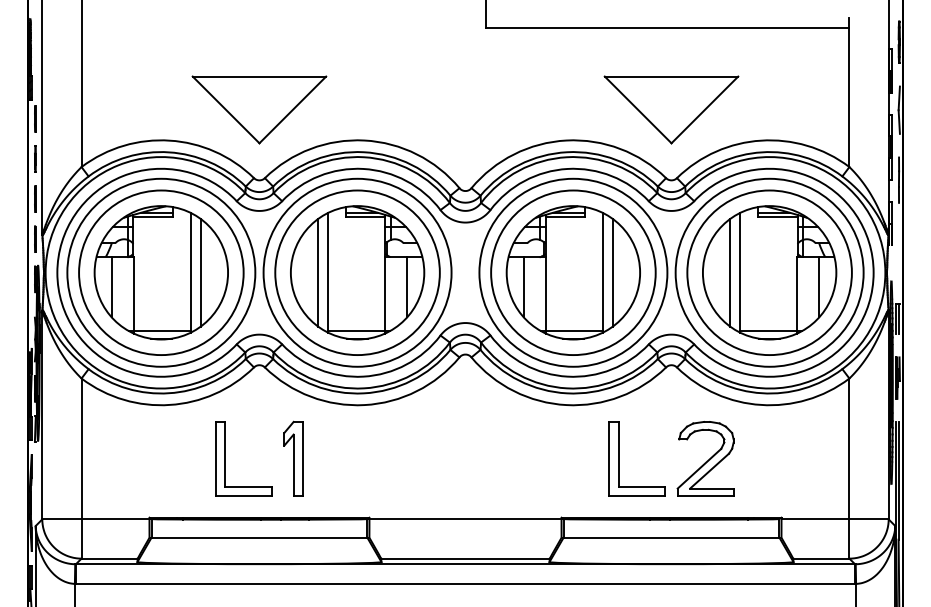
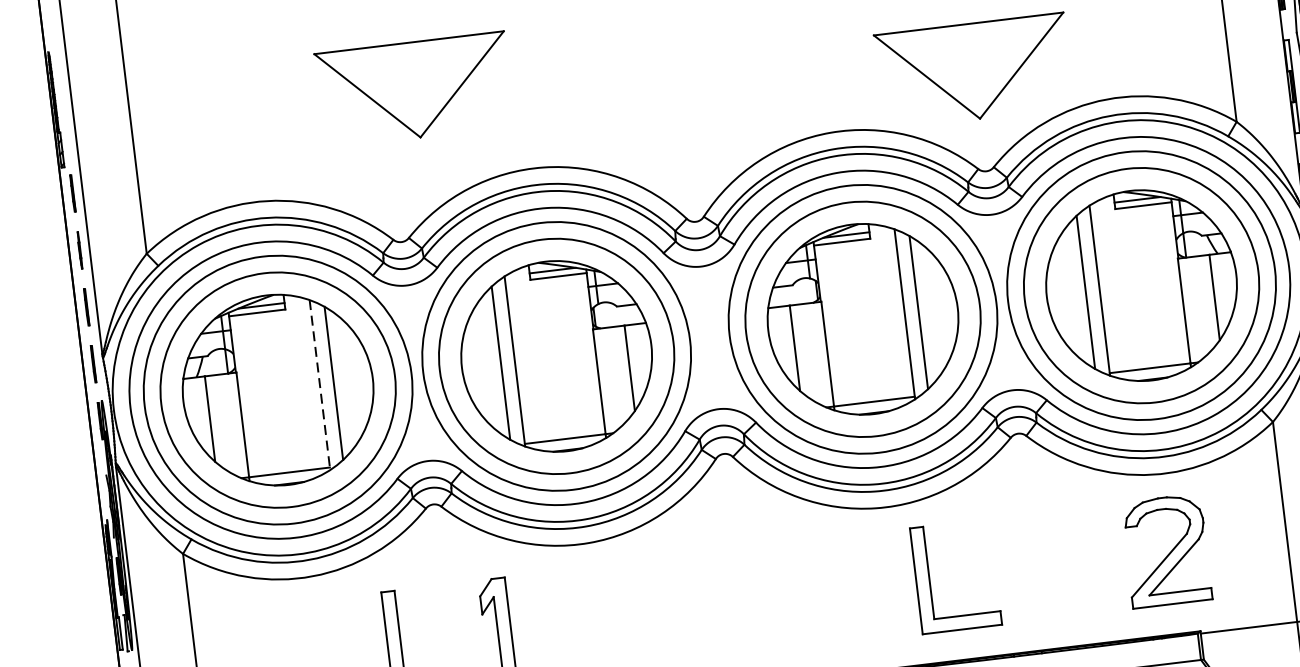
part: (259, 109) -> (414, 89), moved
line: (190, 272) -> (319, 384), solid -> dashed
part: (619, 458) -> (930, 578), moved
part: (705, 458) -> (1166, 550), moved

